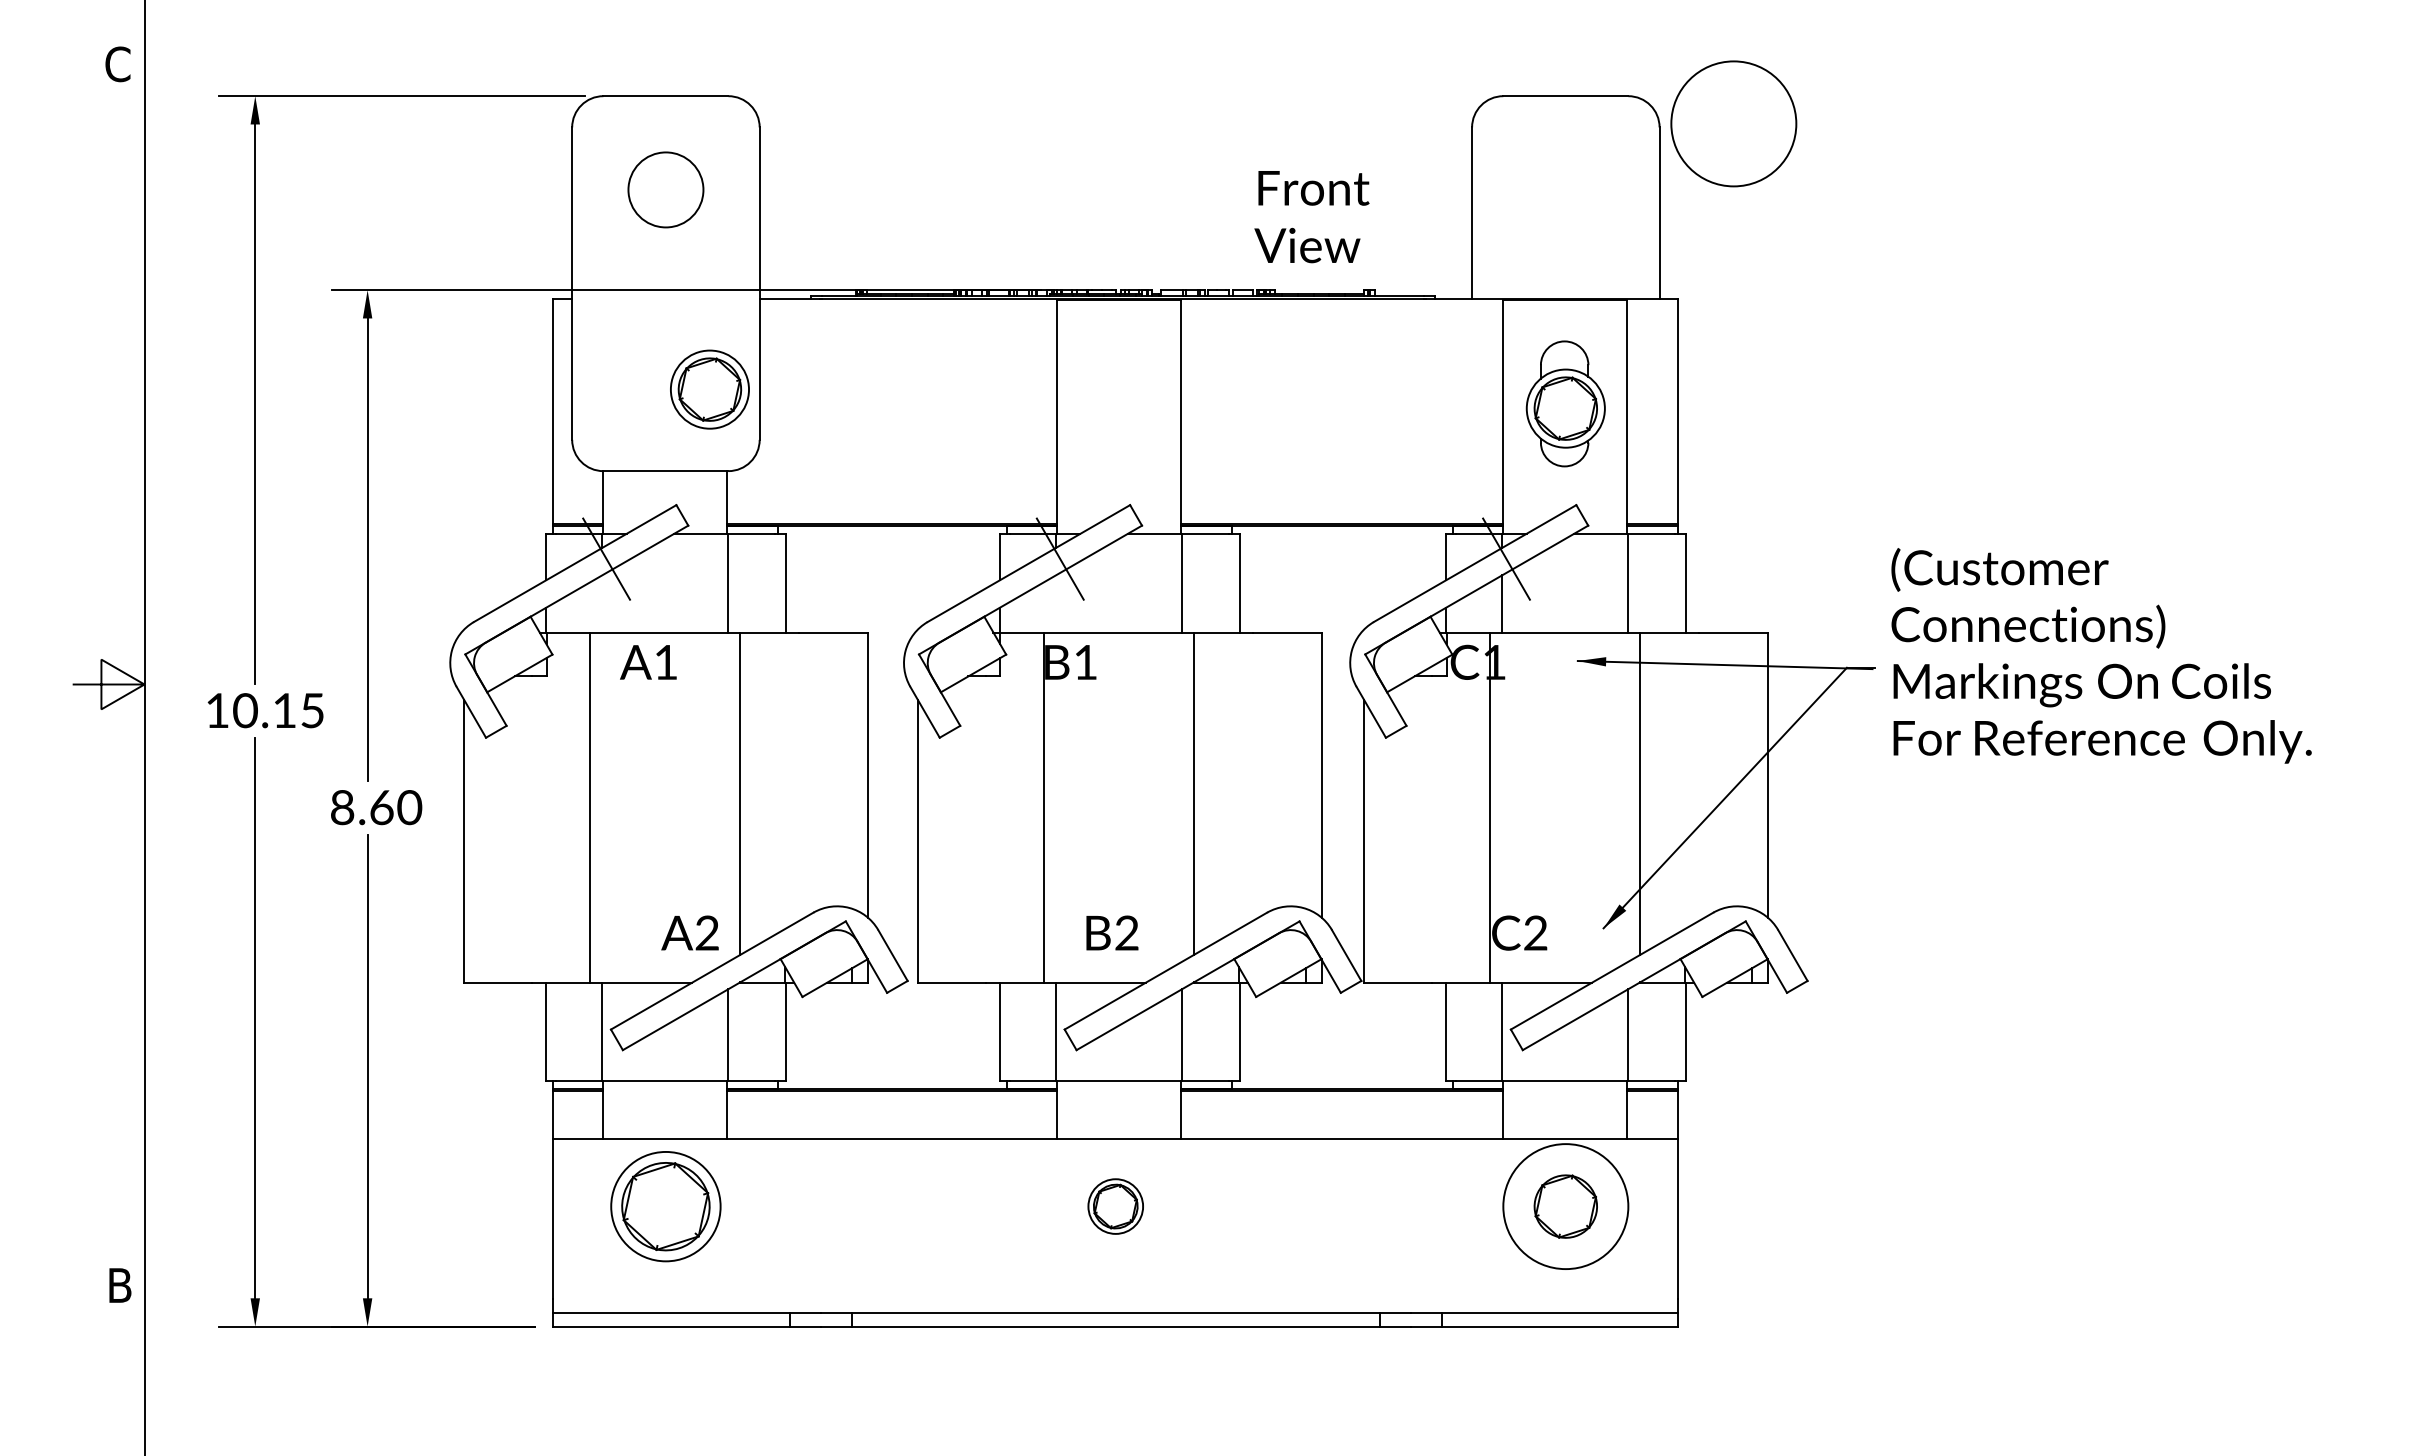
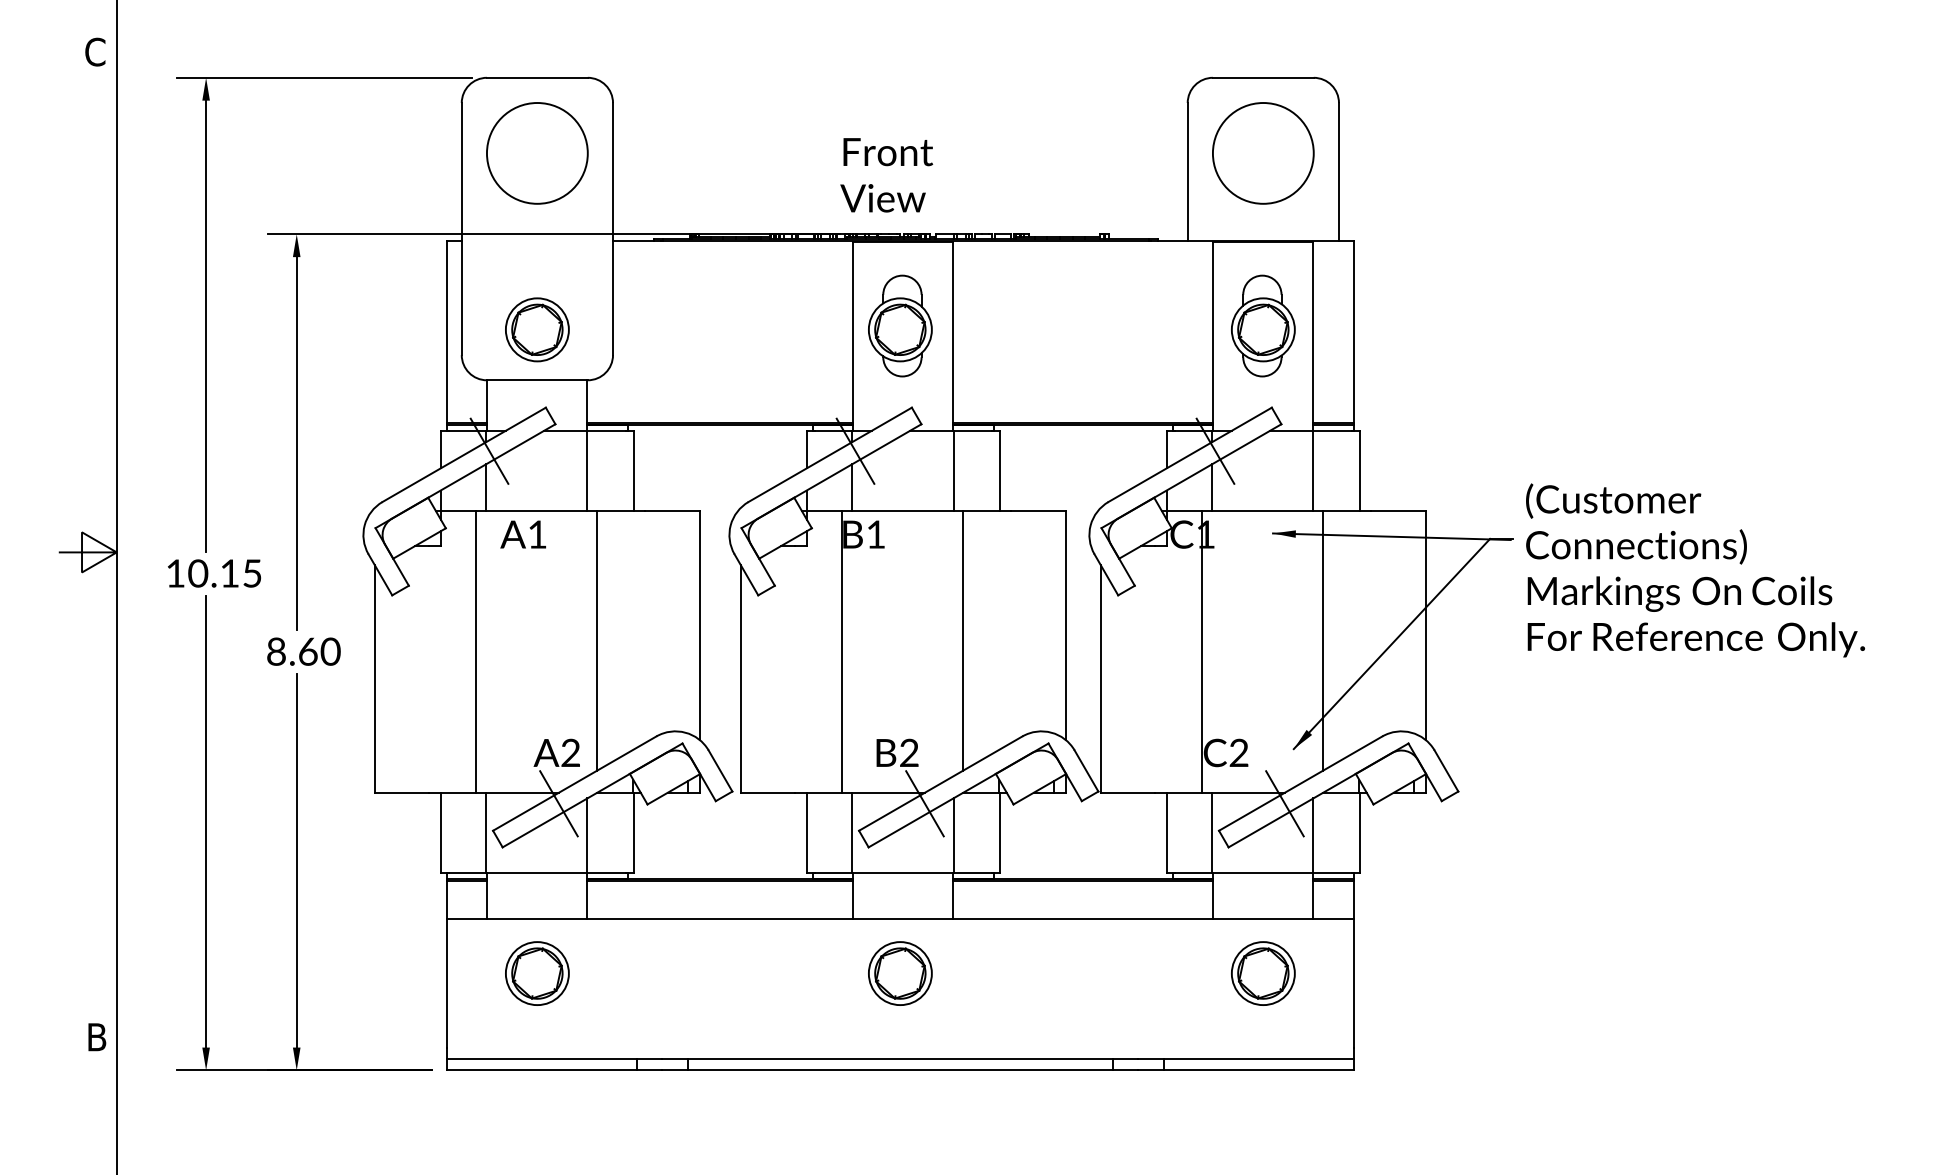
circle: (1733, 123) -> (1263, 153), moved
circle: (665, 189) -> (537, 153), size x1.67
text: (1311, 217) -> (886, 175), moved
part: (709, 389) -> (537, 329), moved
part: (1115, 403) -> (900, 325), added
line: (602, 603) -> (486, 487), added
line: (1056, 603) -> (852, 487), added
text: (2101, 655) -> (1695, 570), moved
line: (692, 995) -> (558, 803), added
line: (1146, 995) -> (925, 803), added
line: (1592, 995) -> (1284, 803), added
part: (665, 1206) -> (537, 973), size x0.71
part: (1115, 1206) -> (900, 973), size x1.43
circle: (1565, 1206) -> (1263, 973), size x0.62

